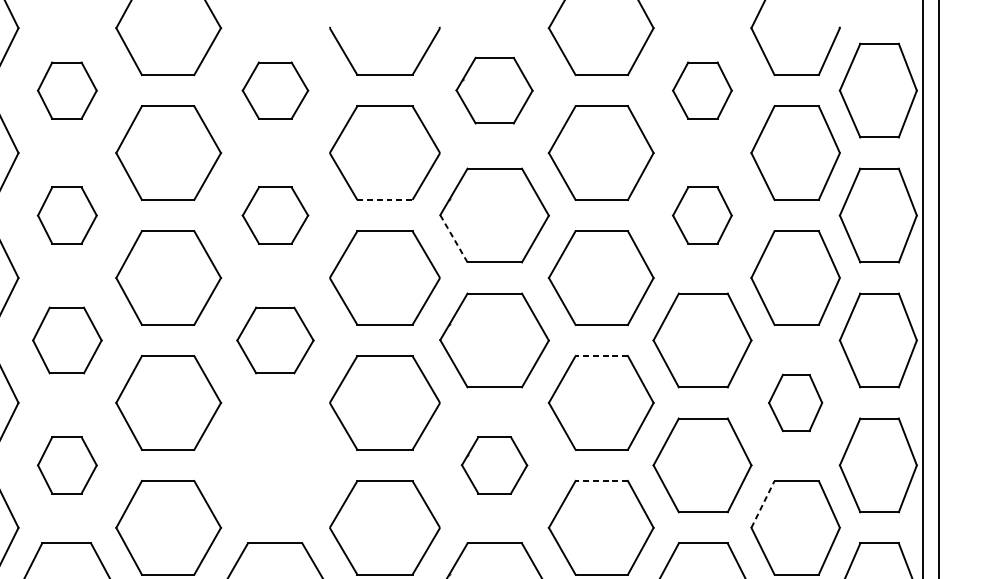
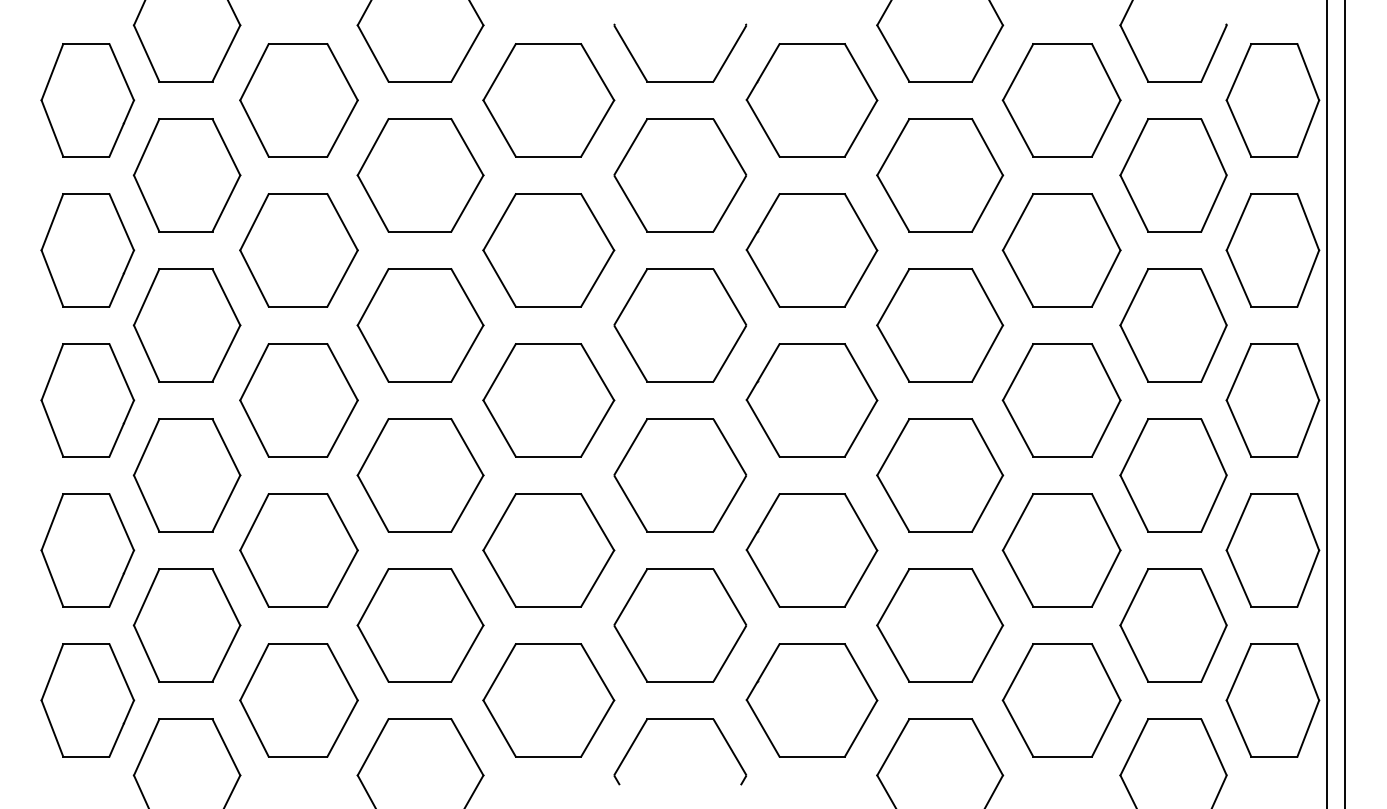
part: (66, 90) -> (298, 100), size x1.67
part: (275, 90) -> (548, 100), size x1.67
part: (494, 90) -> (811, 100), size x1.43
part: (702, 90) -> (1061, 100), size x1.67
line: (385, 199) -> (680, 231), dashed -> solid
part: (66, 215) -> (298, 250), size x1.67
part: (275, 215) -> (548, 250), size x1.67
part: (702, 215) -> (1061, 250), size x1.67
line: (454, 238) -> (763, 278), dashed -> solid
part: (66, 340) -> (298, 400), size x1.43
part: (275, 340) -> (548, 400), size x1.43
line: (601, 356) -> (940, 419), dashed -> solid
part: (795, 403) -> (1173, 475), size x1.67
part: (66, 465) -> (298, 550), size x1.67
part: (275, 465) -> (548, 550), added
part: (494, 465) -> (811, 550), size x1.67
line: (601, 481) -> (940, 569), dashed -> solid
line: (763, 503) -> (1134, 596), dashed -> solid

